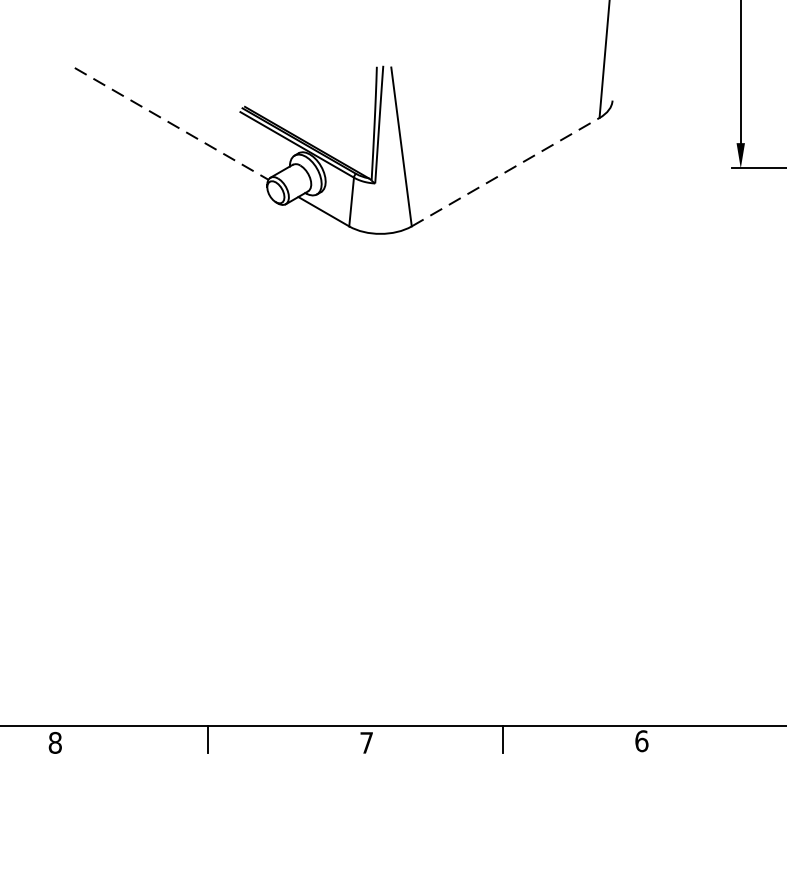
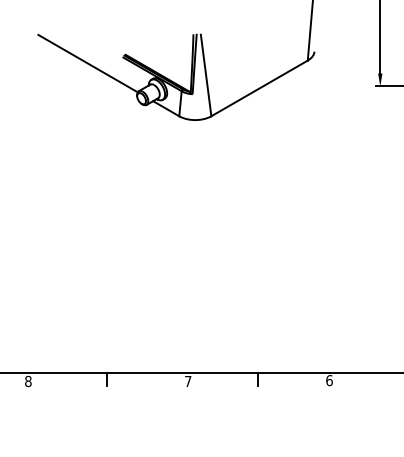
line: (172, 123) -> (88, 63), dashed -> solid
line: (505, 172) -> (259, 88), dashed -> solid

